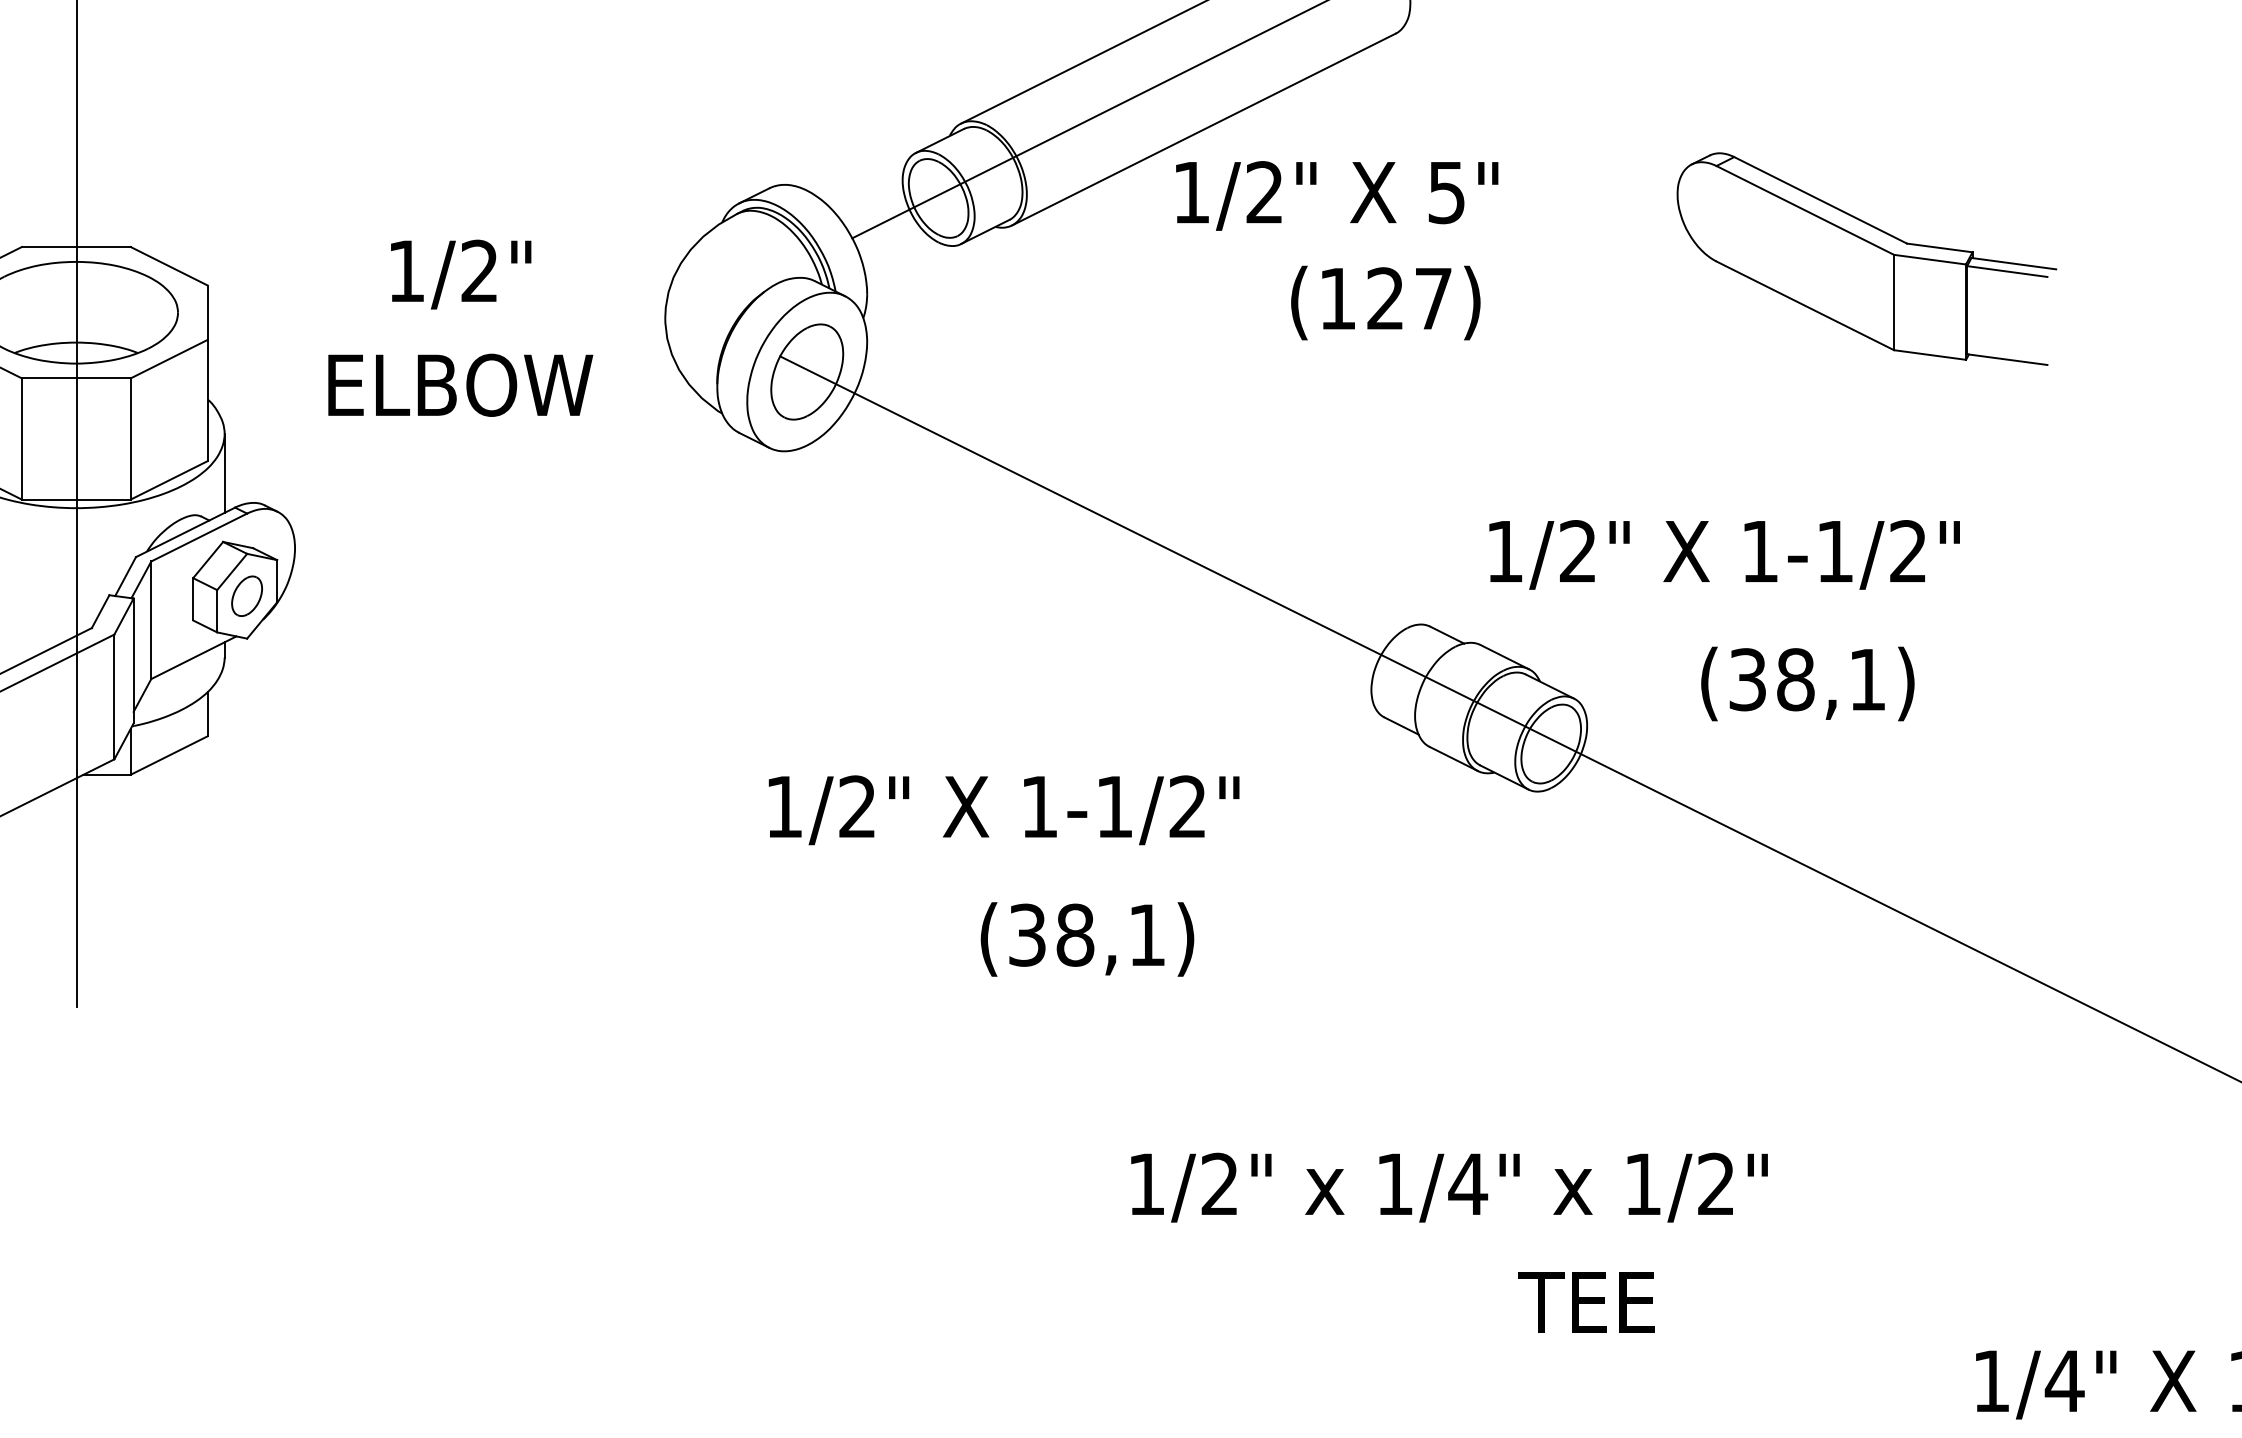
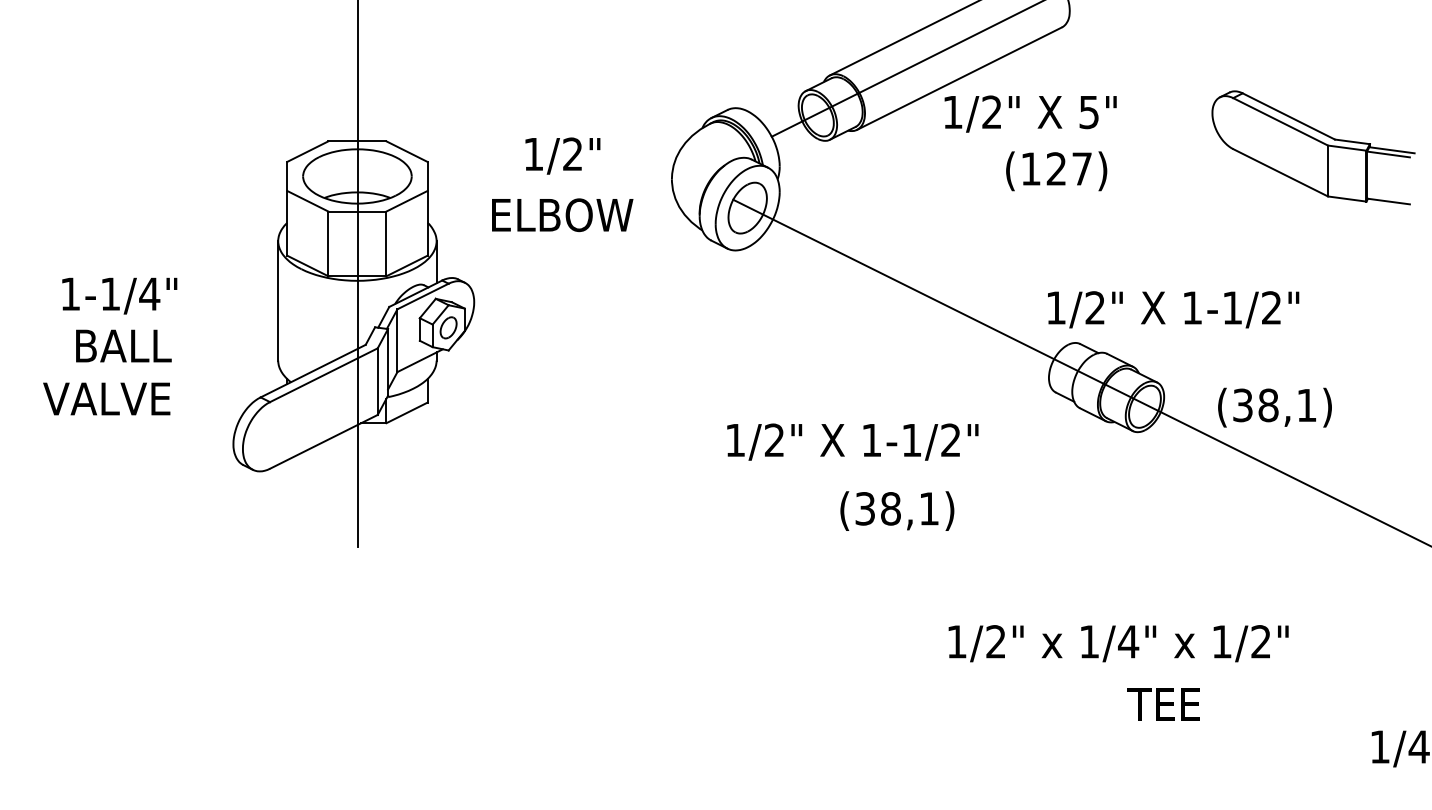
text: (1724, 554) -> (1173, 309), moved
text: (1806, 683) -> (1274, 407), moved
text: (1449, 1187) -> (1118, 643), moved

